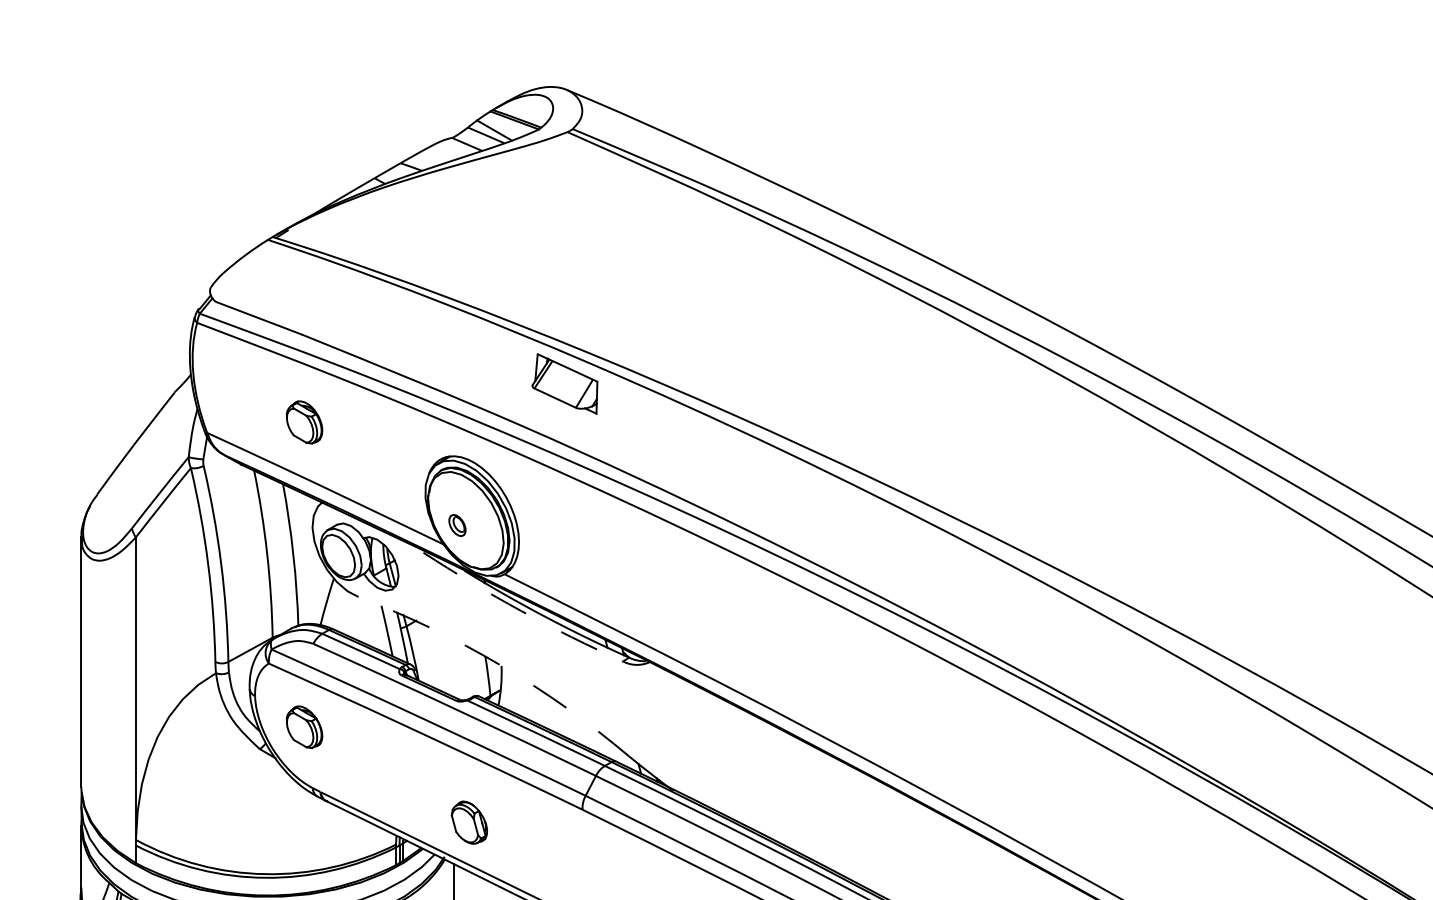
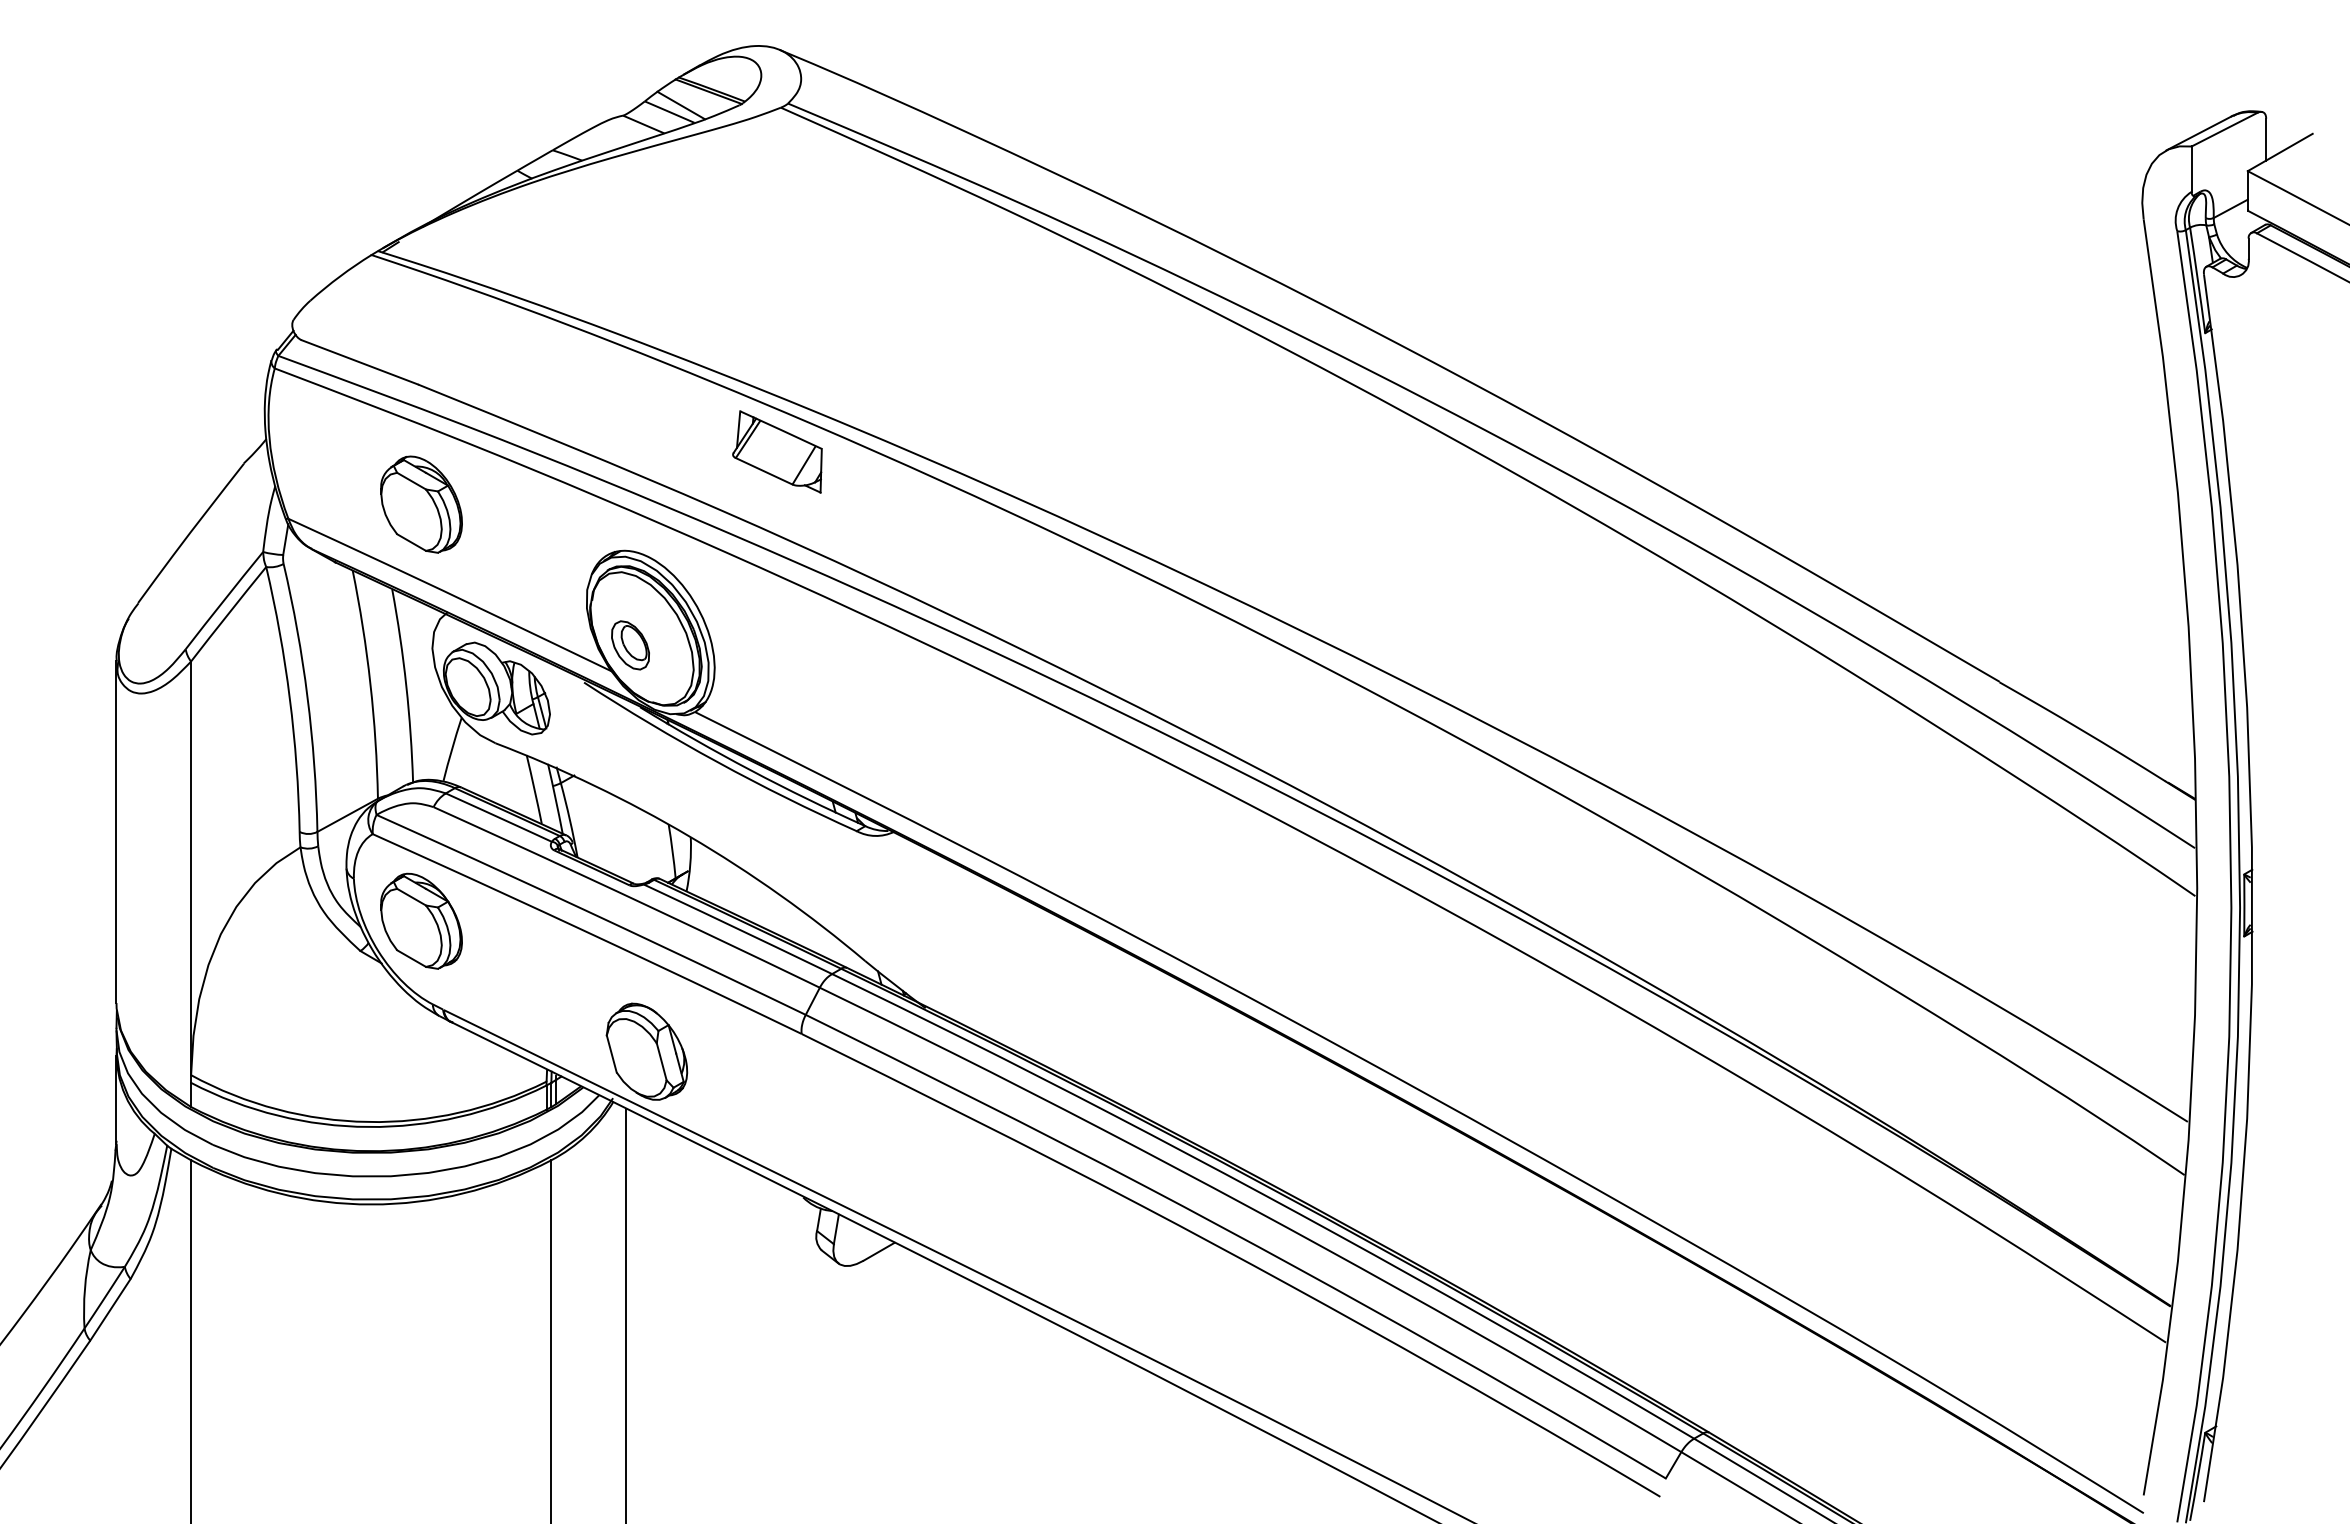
part: (304, 422) -> (421, 504), size x1.67
part: (457, 525) -> (630, 645), size x1.67
arc: (521, 611) -> (717, 762), dashed -> solid
arc: (500, 665) -> (689, 836), dashed -> solid
part: (304, 726) -> (421, 920), size x1.67
part: (469, 822) -> (646, 1051), size x1.67

